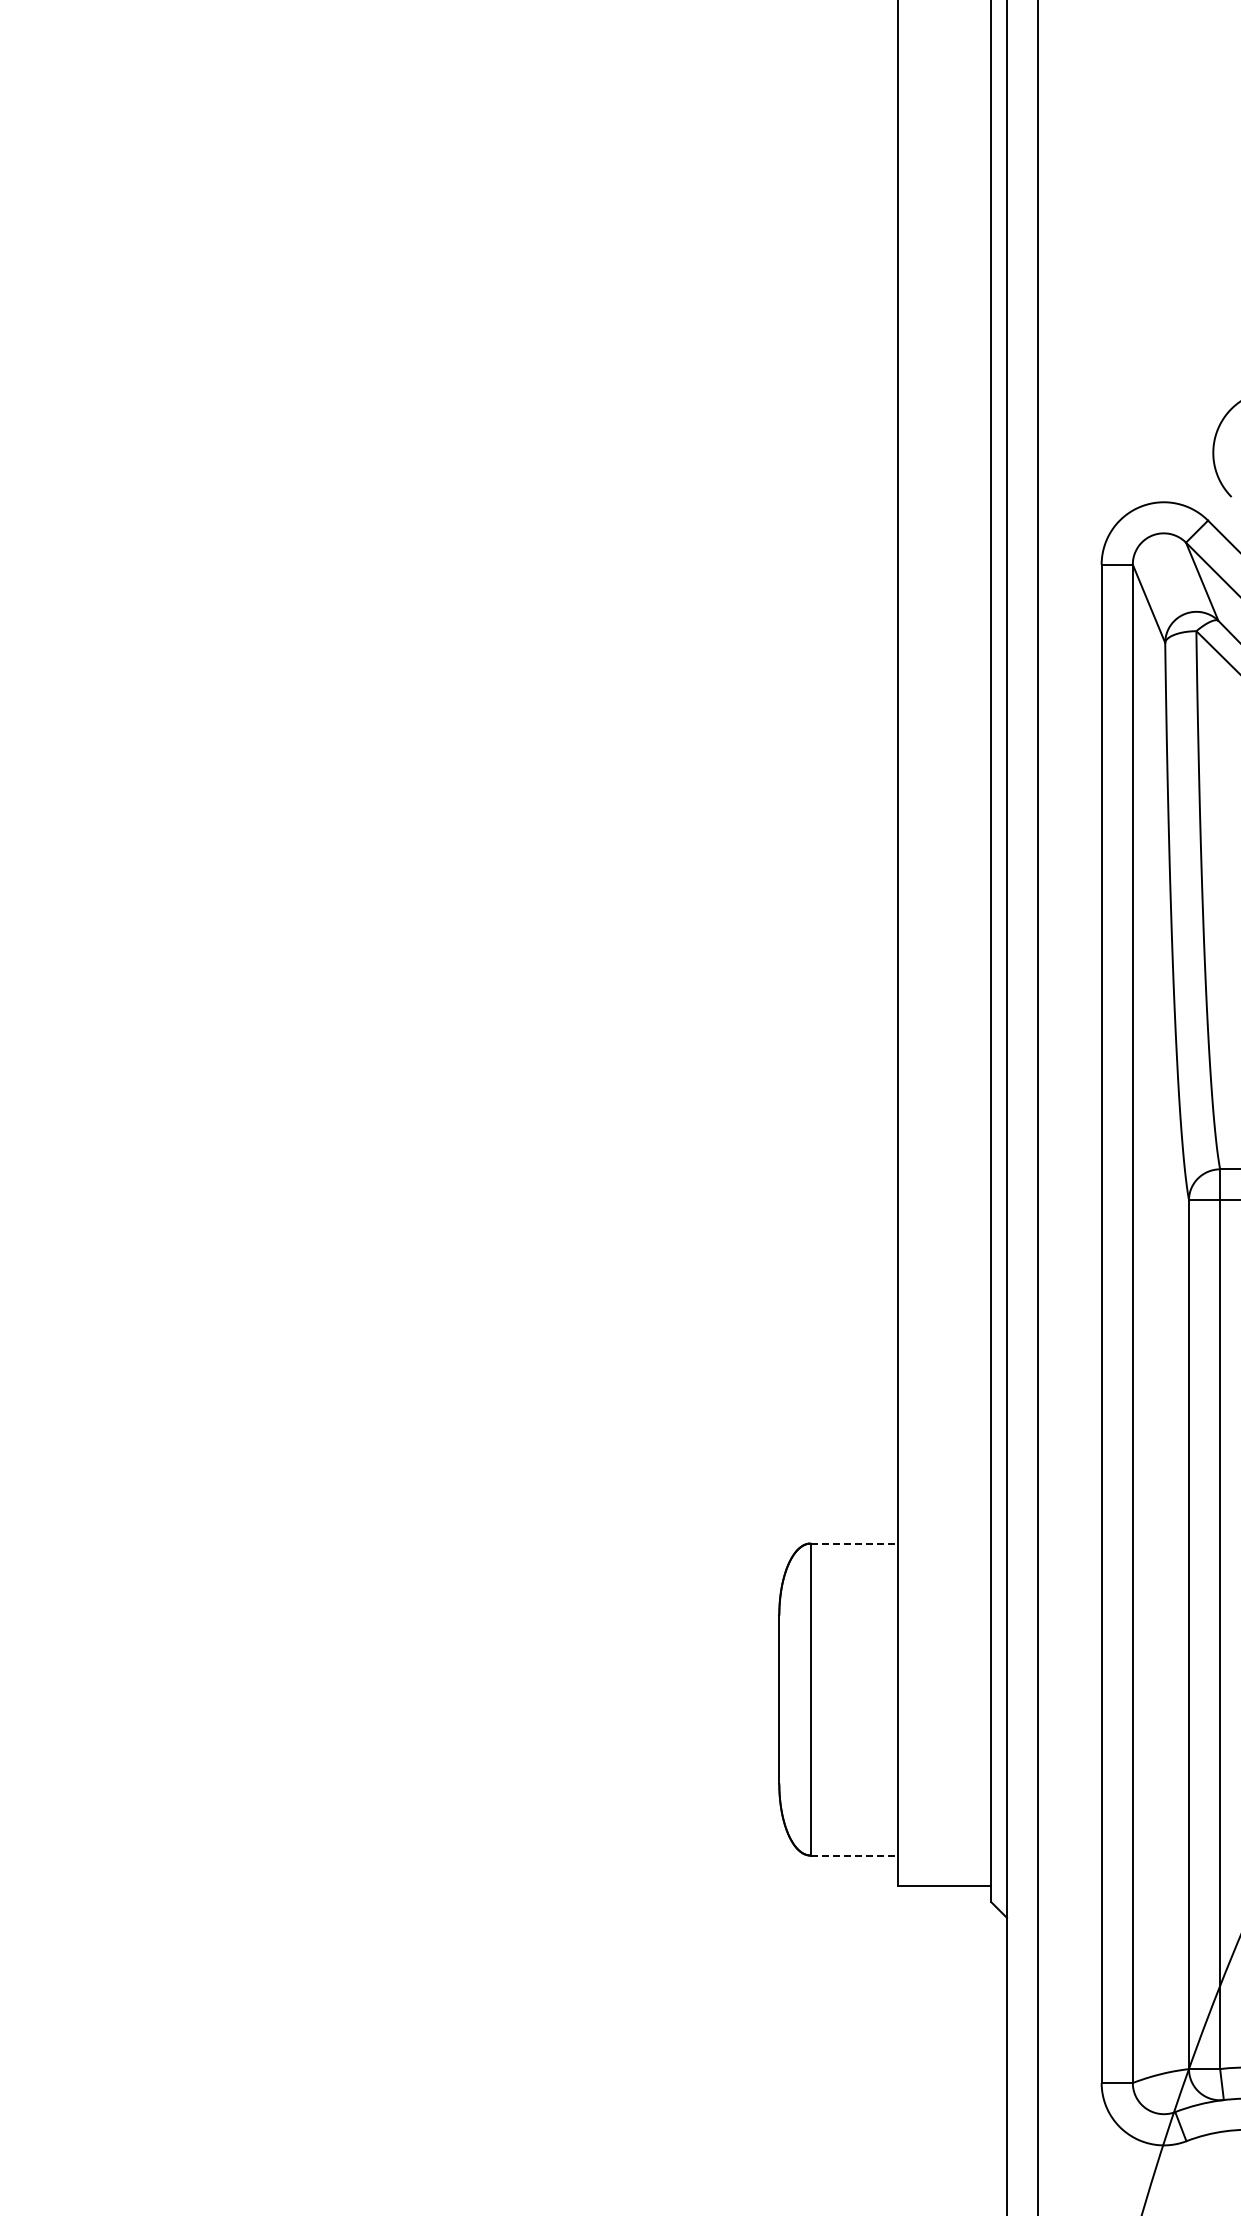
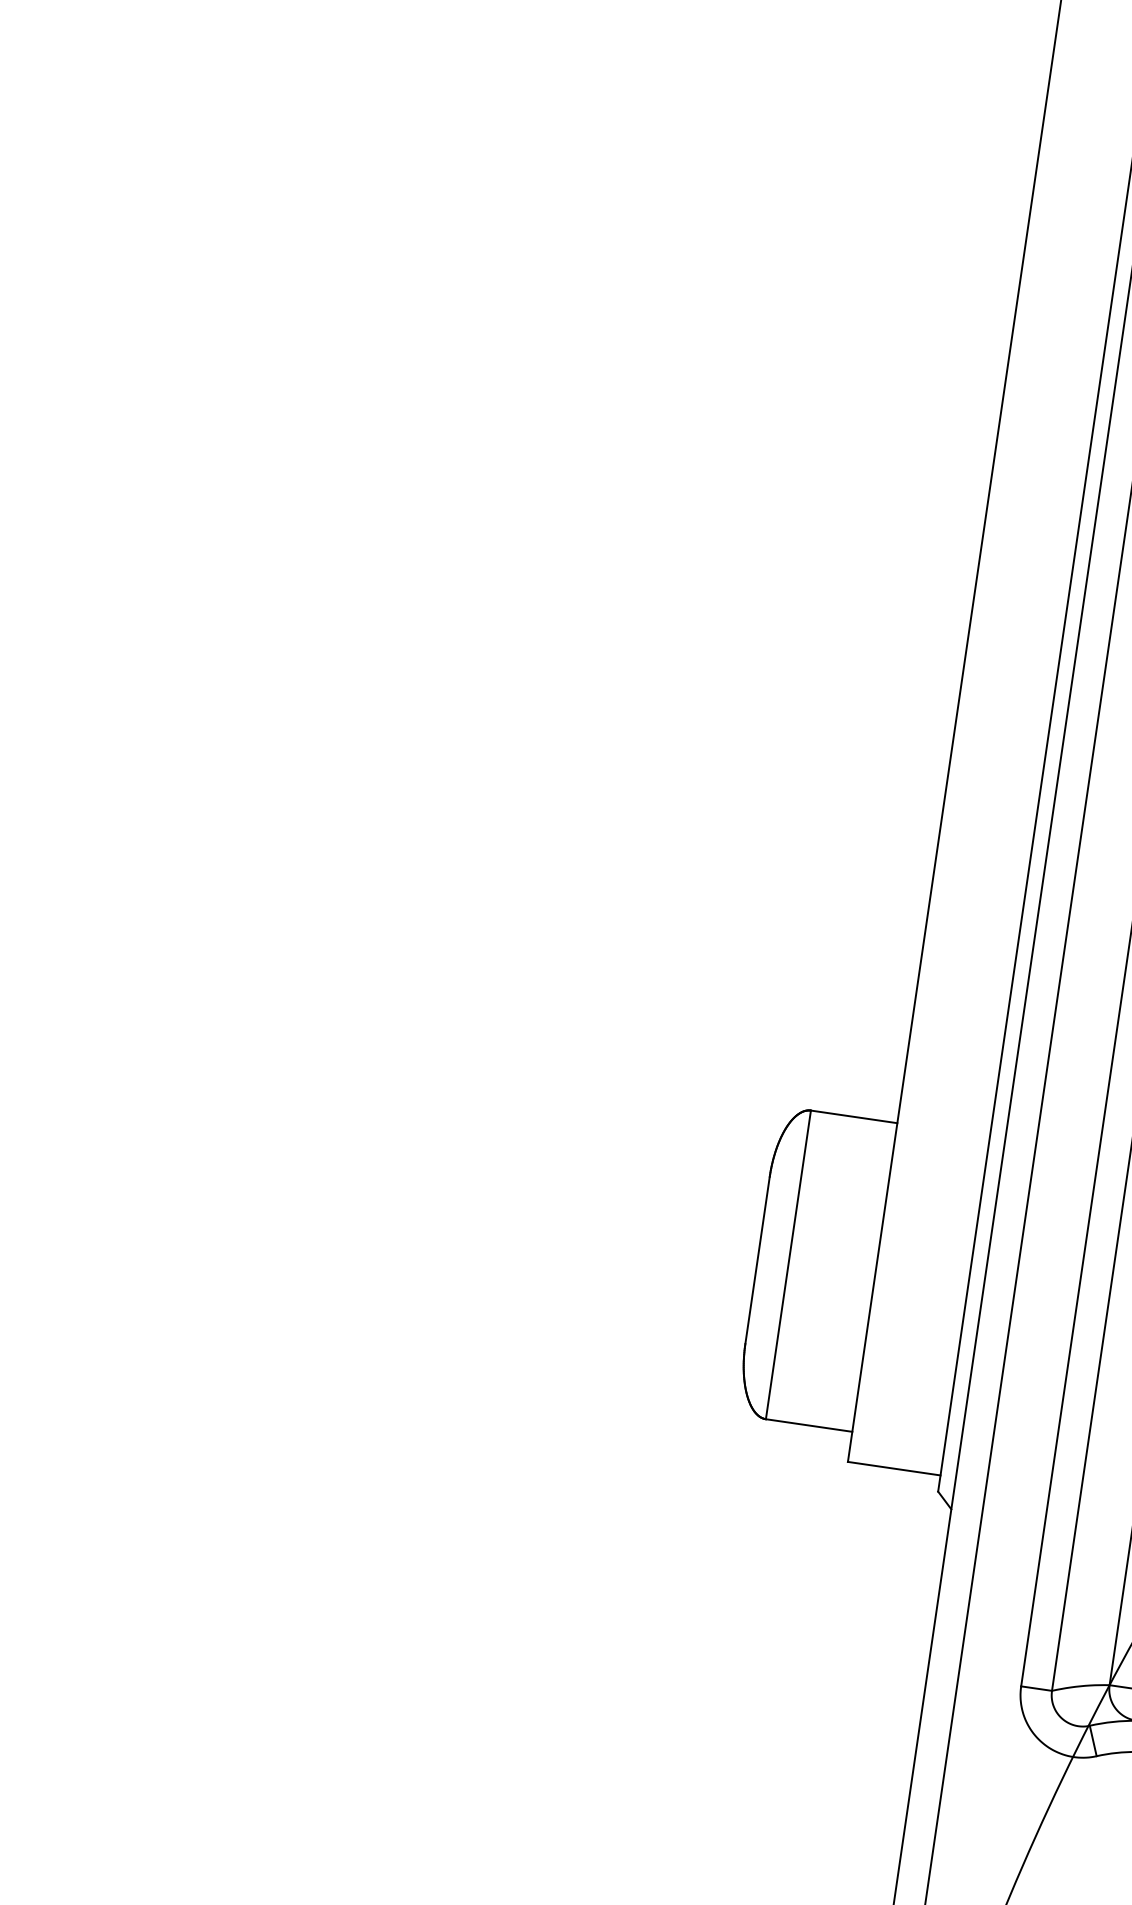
line: (854, 1543) -> (854, 1116), dashed -> solid
line: (854, 1855) -> (809, 1425), dashed -> solid

